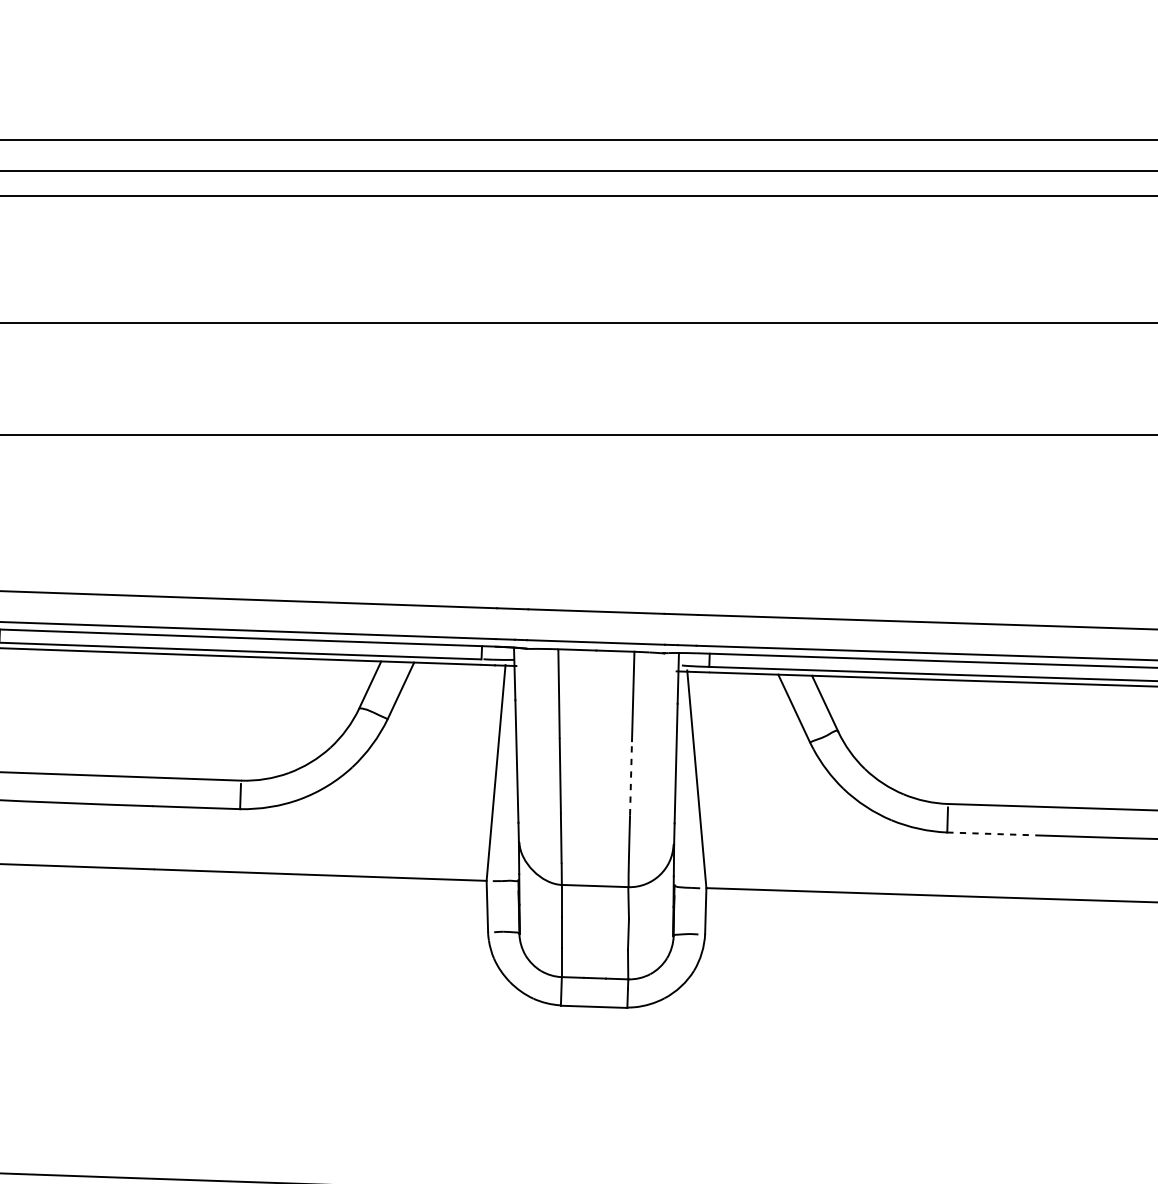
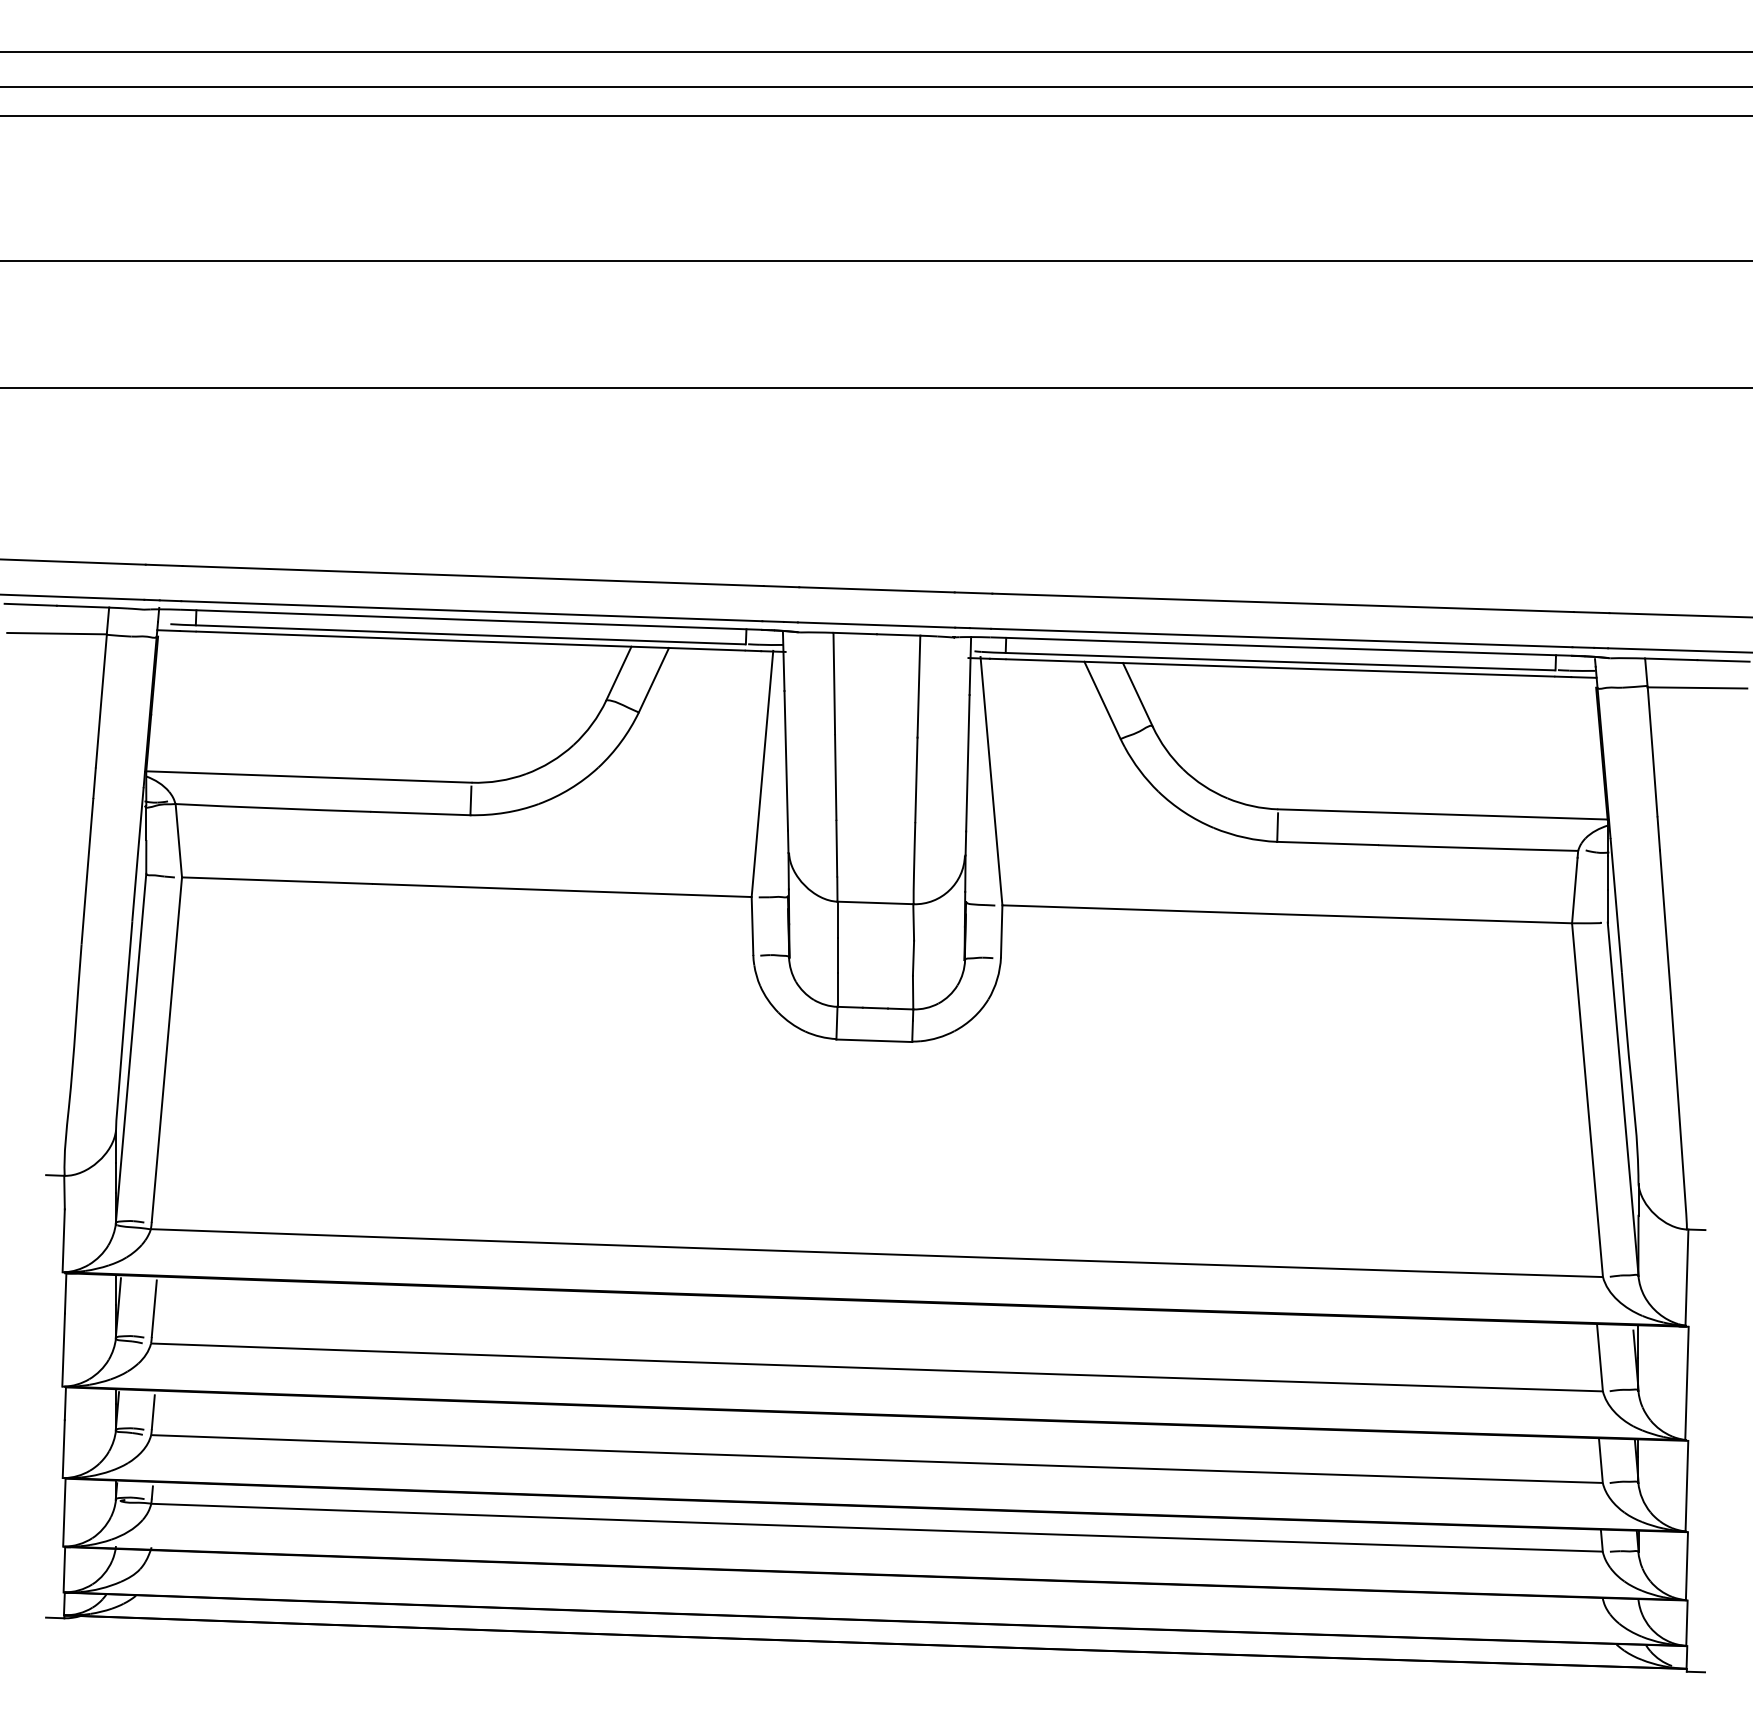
line: (631, 777) -> (916, 779), dashed -> solid
line: (992, 833) -> (1328, 843), dashed -> solid

